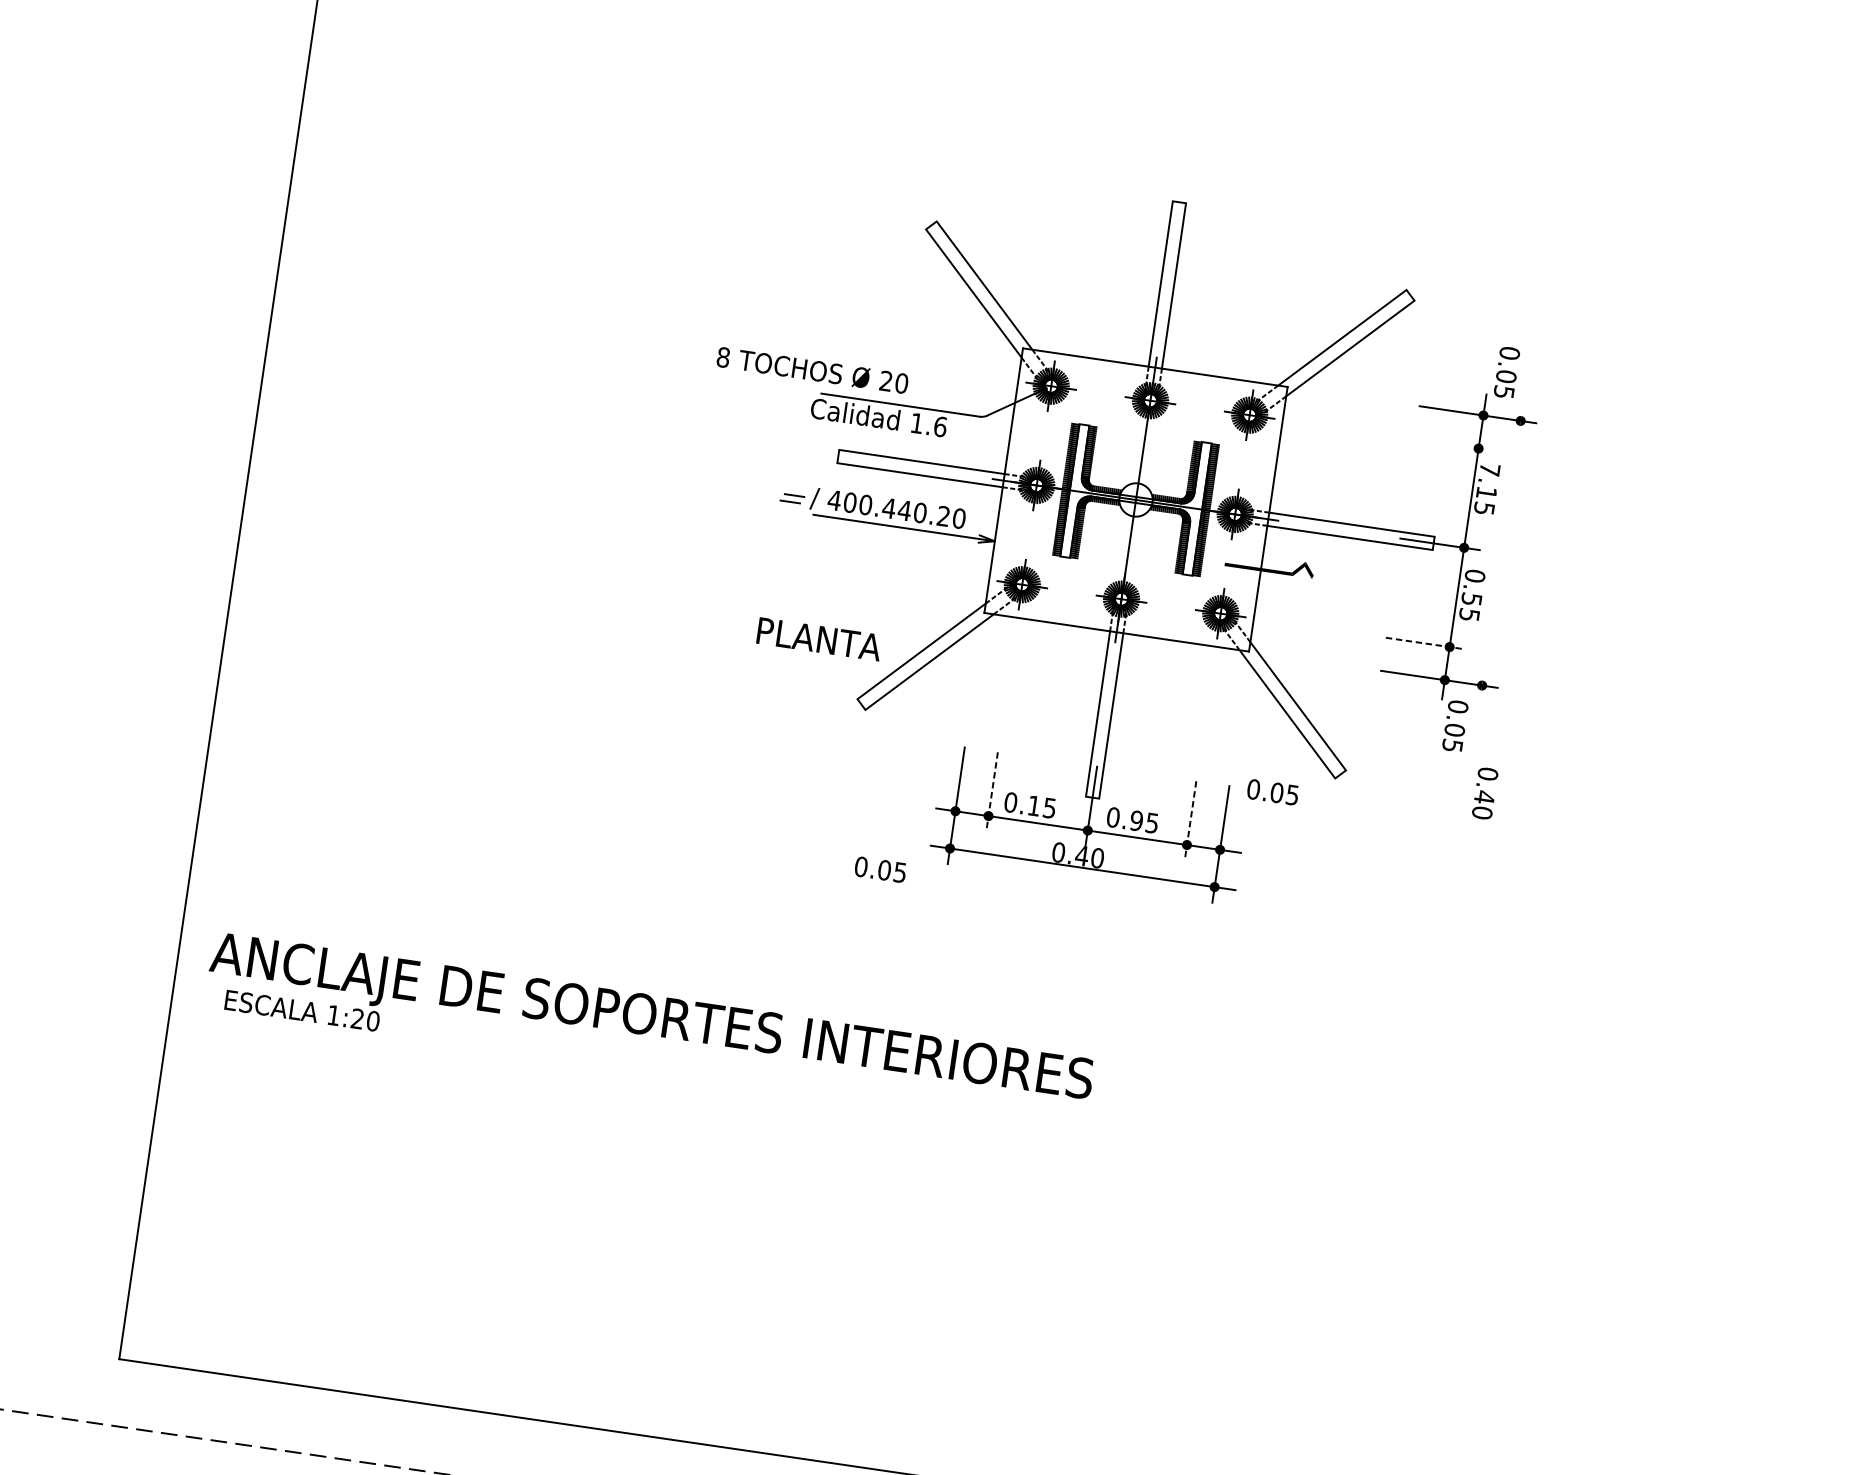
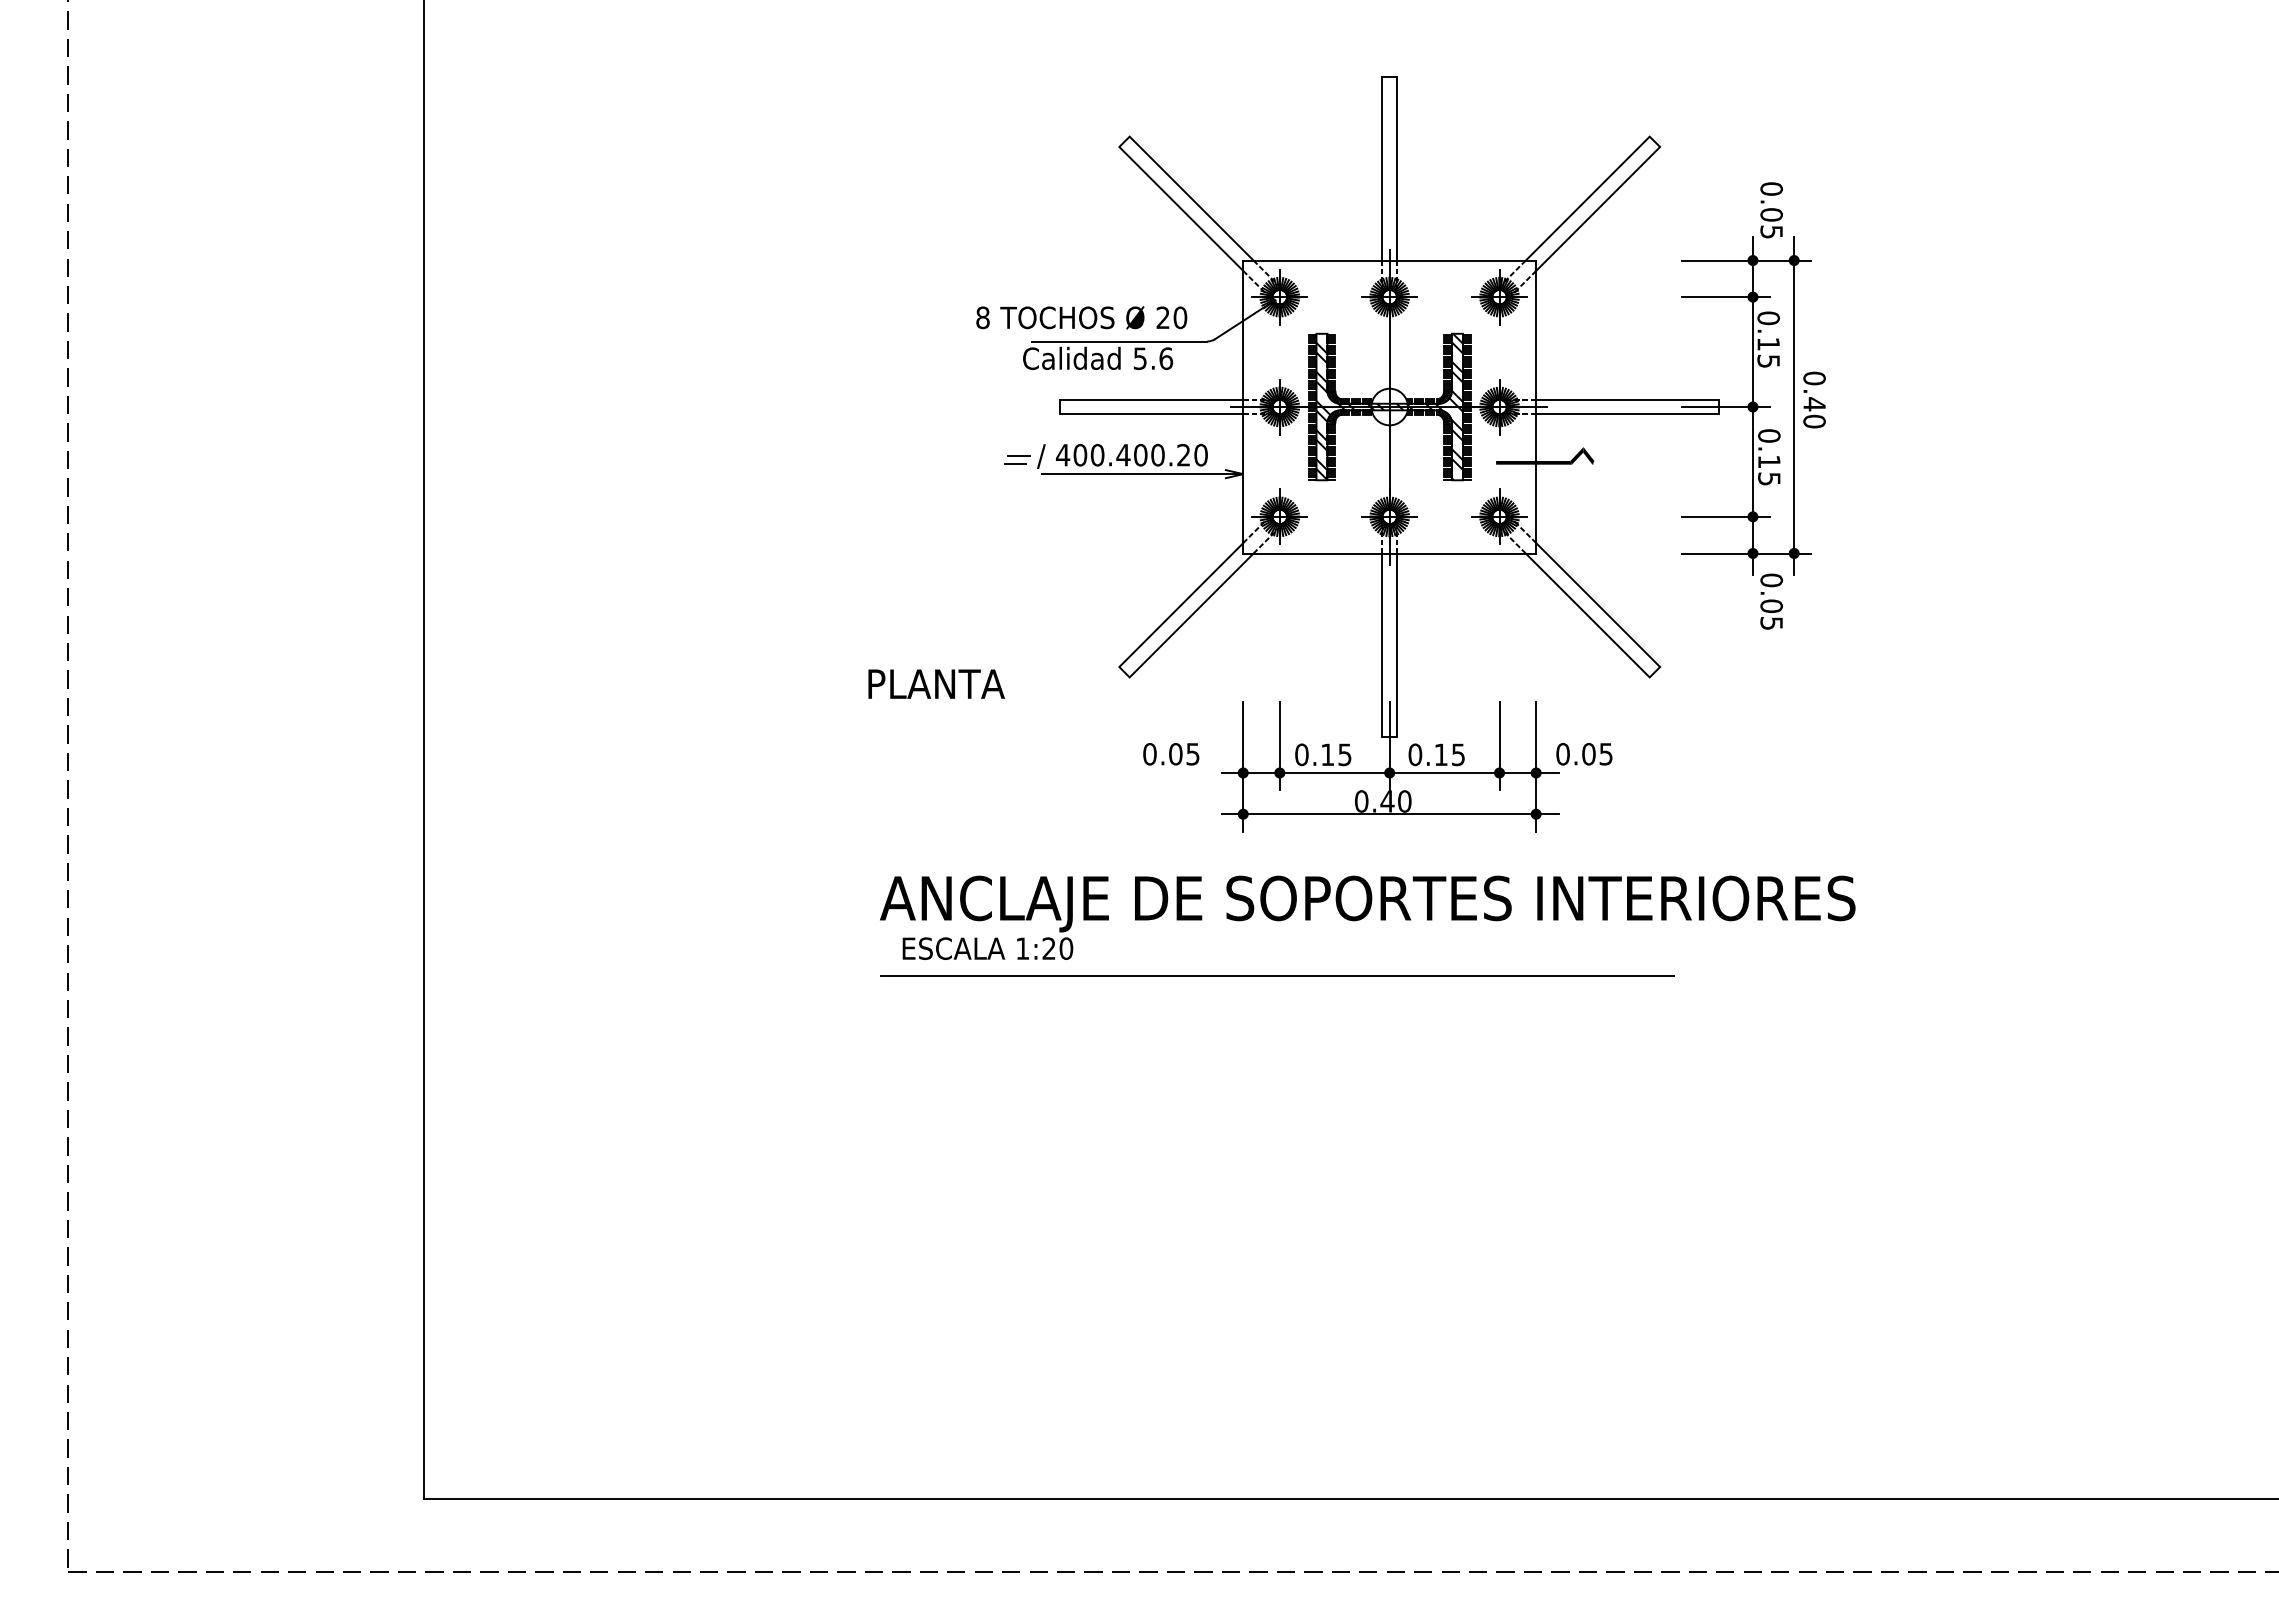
text: (812, 370) -> (1081, 317), moved
text: (916, 423) -> (1139, 358), 1.6 -> 5.6
line: (1454, 445) -> (1726, 297), added
text: (1489, 469) -> (1768, 318), 7.15 -> 0.15
hatch: (1135, 499) -> (1389, 406), added
text: (904, 510) -> (1140, 454), 400.440.20 -> 400.400.20
line: (1501, 551) -> (1794, 405), added
text: (1471, 599) -> (1769, 461), 0.55 -> 0.15
text: (819, 638) -> (936, 683), moved
line: (1425, 643) -> (1726, 516), dashed -> solid
line: (991, 792) -> (1279, 746), dashed -> solid
text: (1273, 792) -> (1584, 754), moved
text: (1485, 793) -> (1814, 399), moved
text: (1136, 820) -> (1440, 754), 0.95 -> 0.15
line: (1190, 821) -> (1499, 746), dashed -> solid
text: (880, 870) -> (1171, 754), moved
line: (959, 998) -> (1277, 975), added
text: (649, 1032) -> (1367, 917), moved

